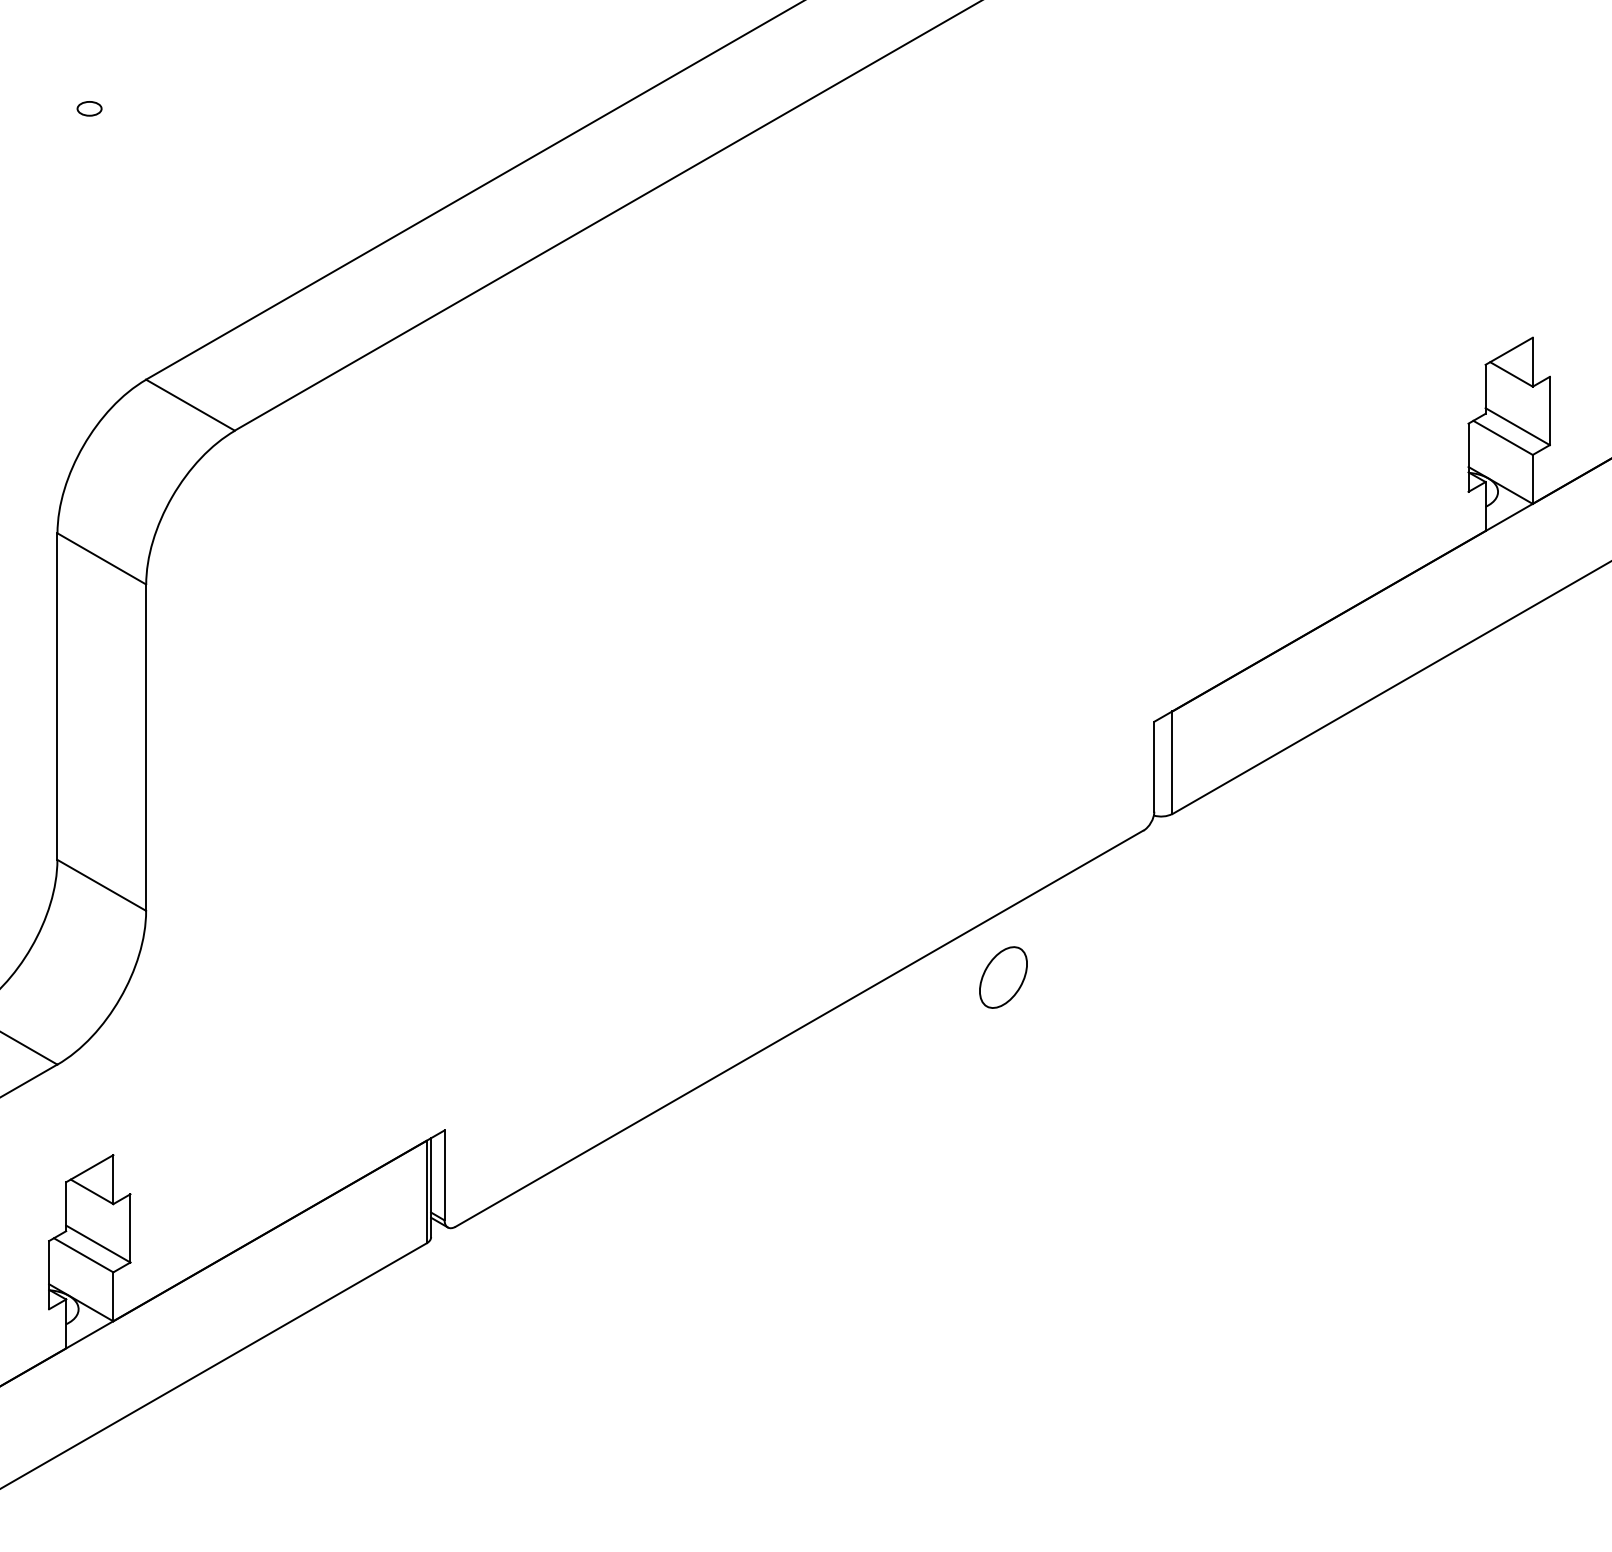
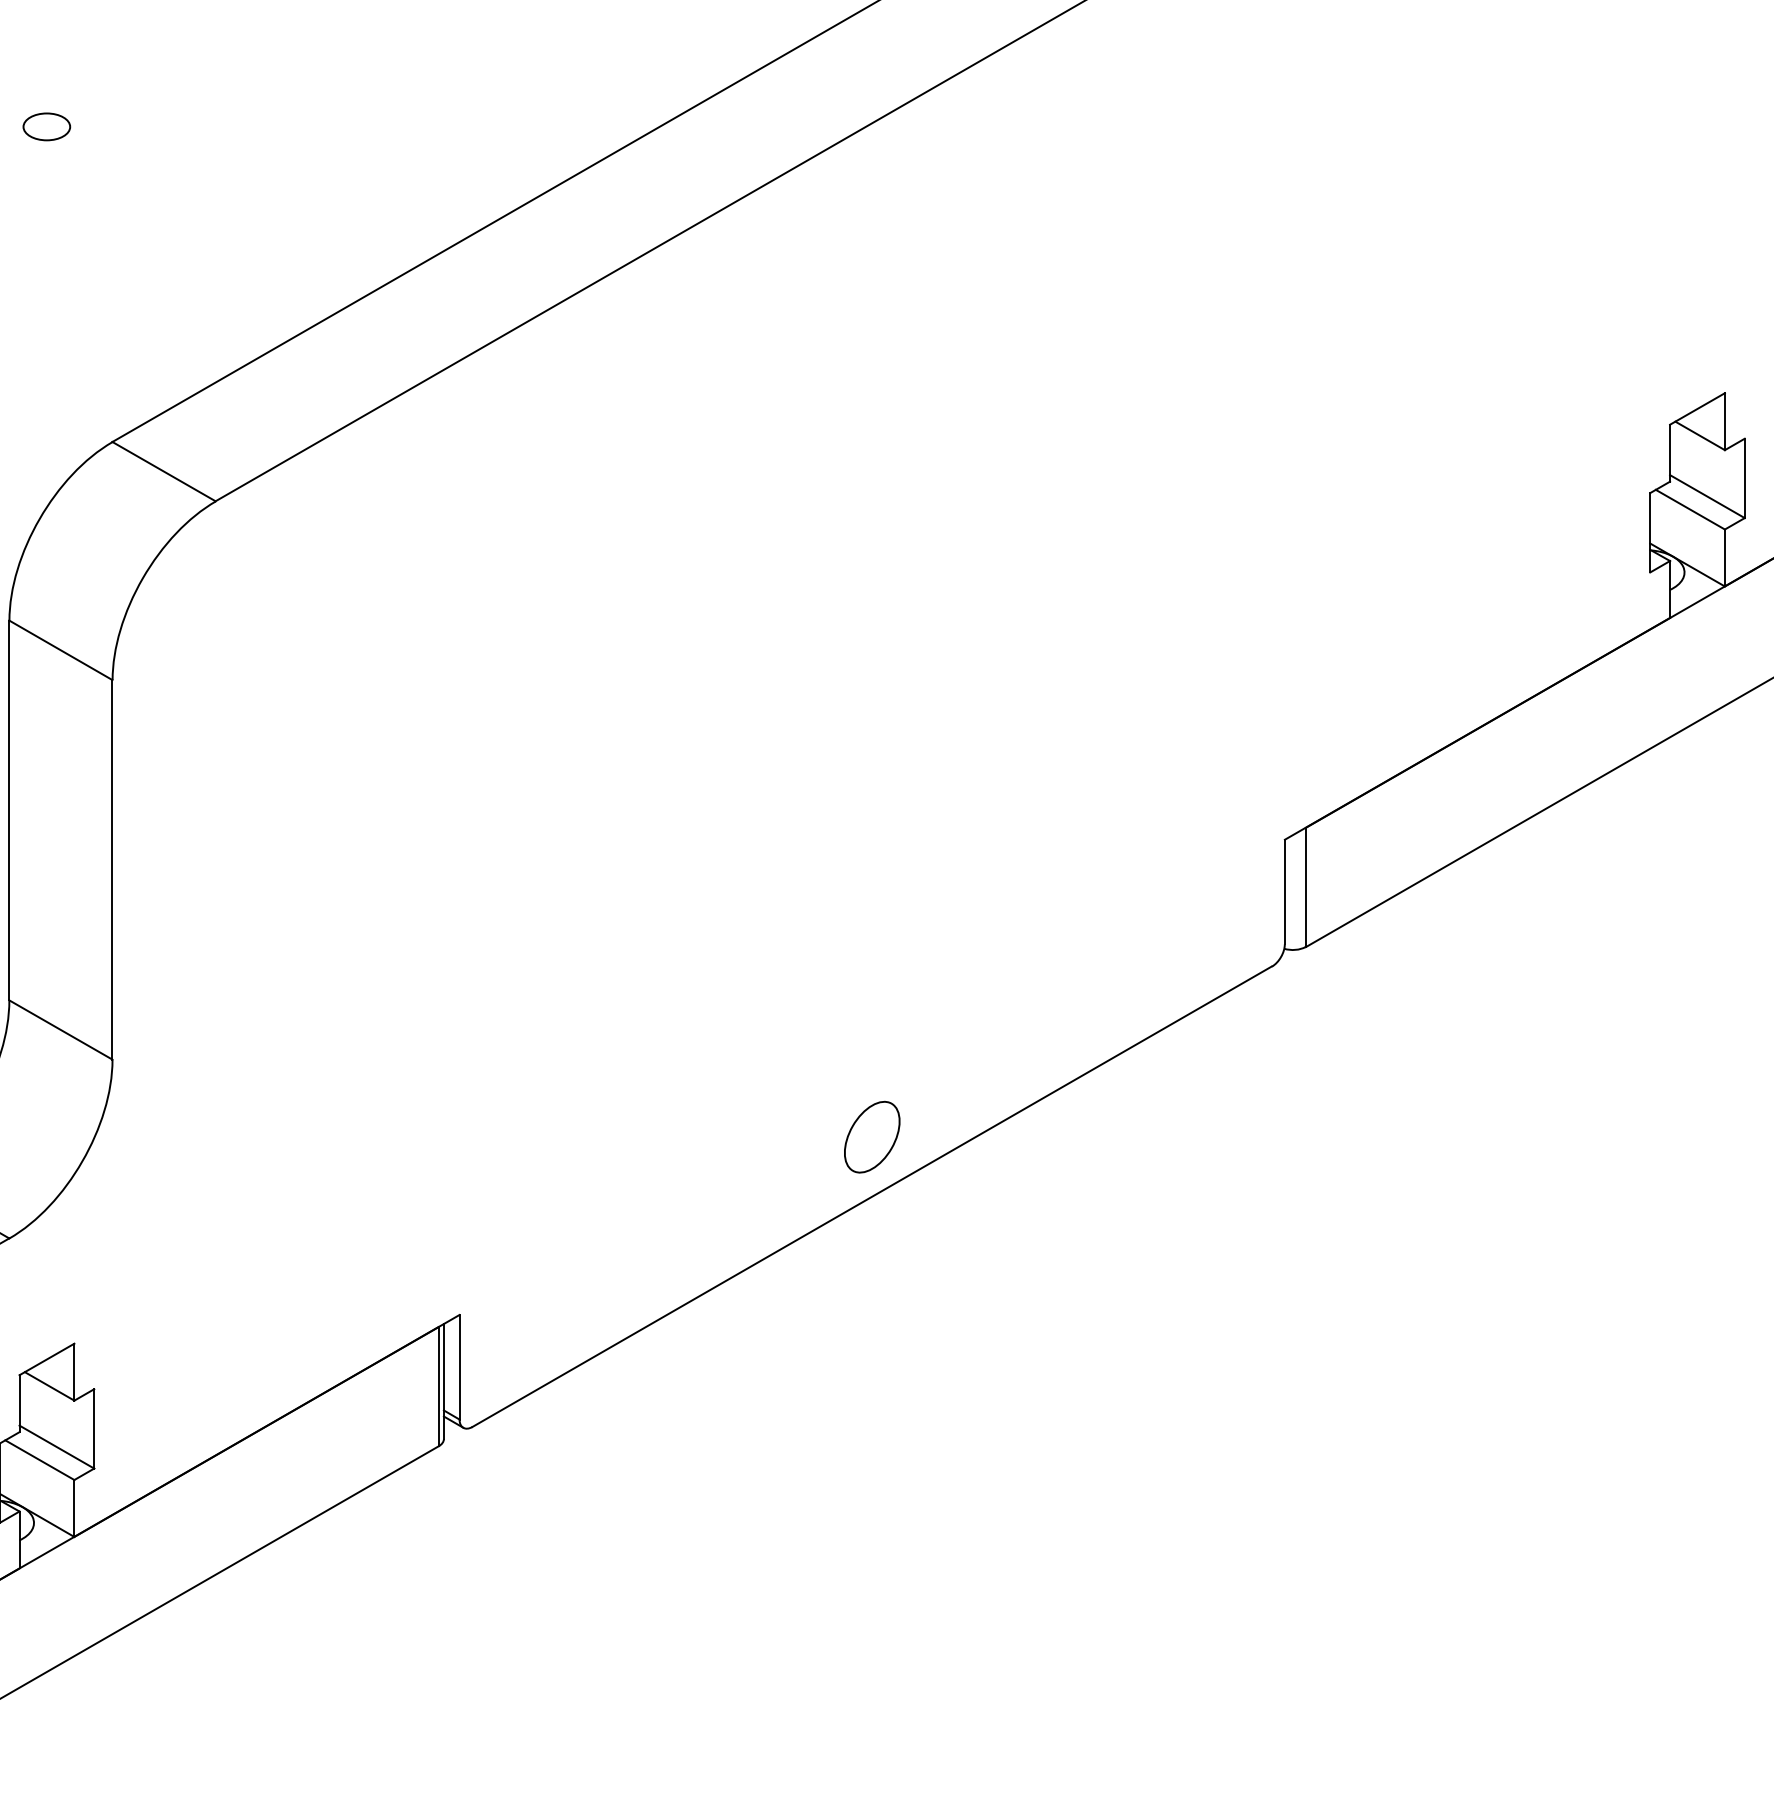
circle: (89, 108) -> (46, 126), size x1.67
circle: (1003, 977) -> (872, 1137), moved

